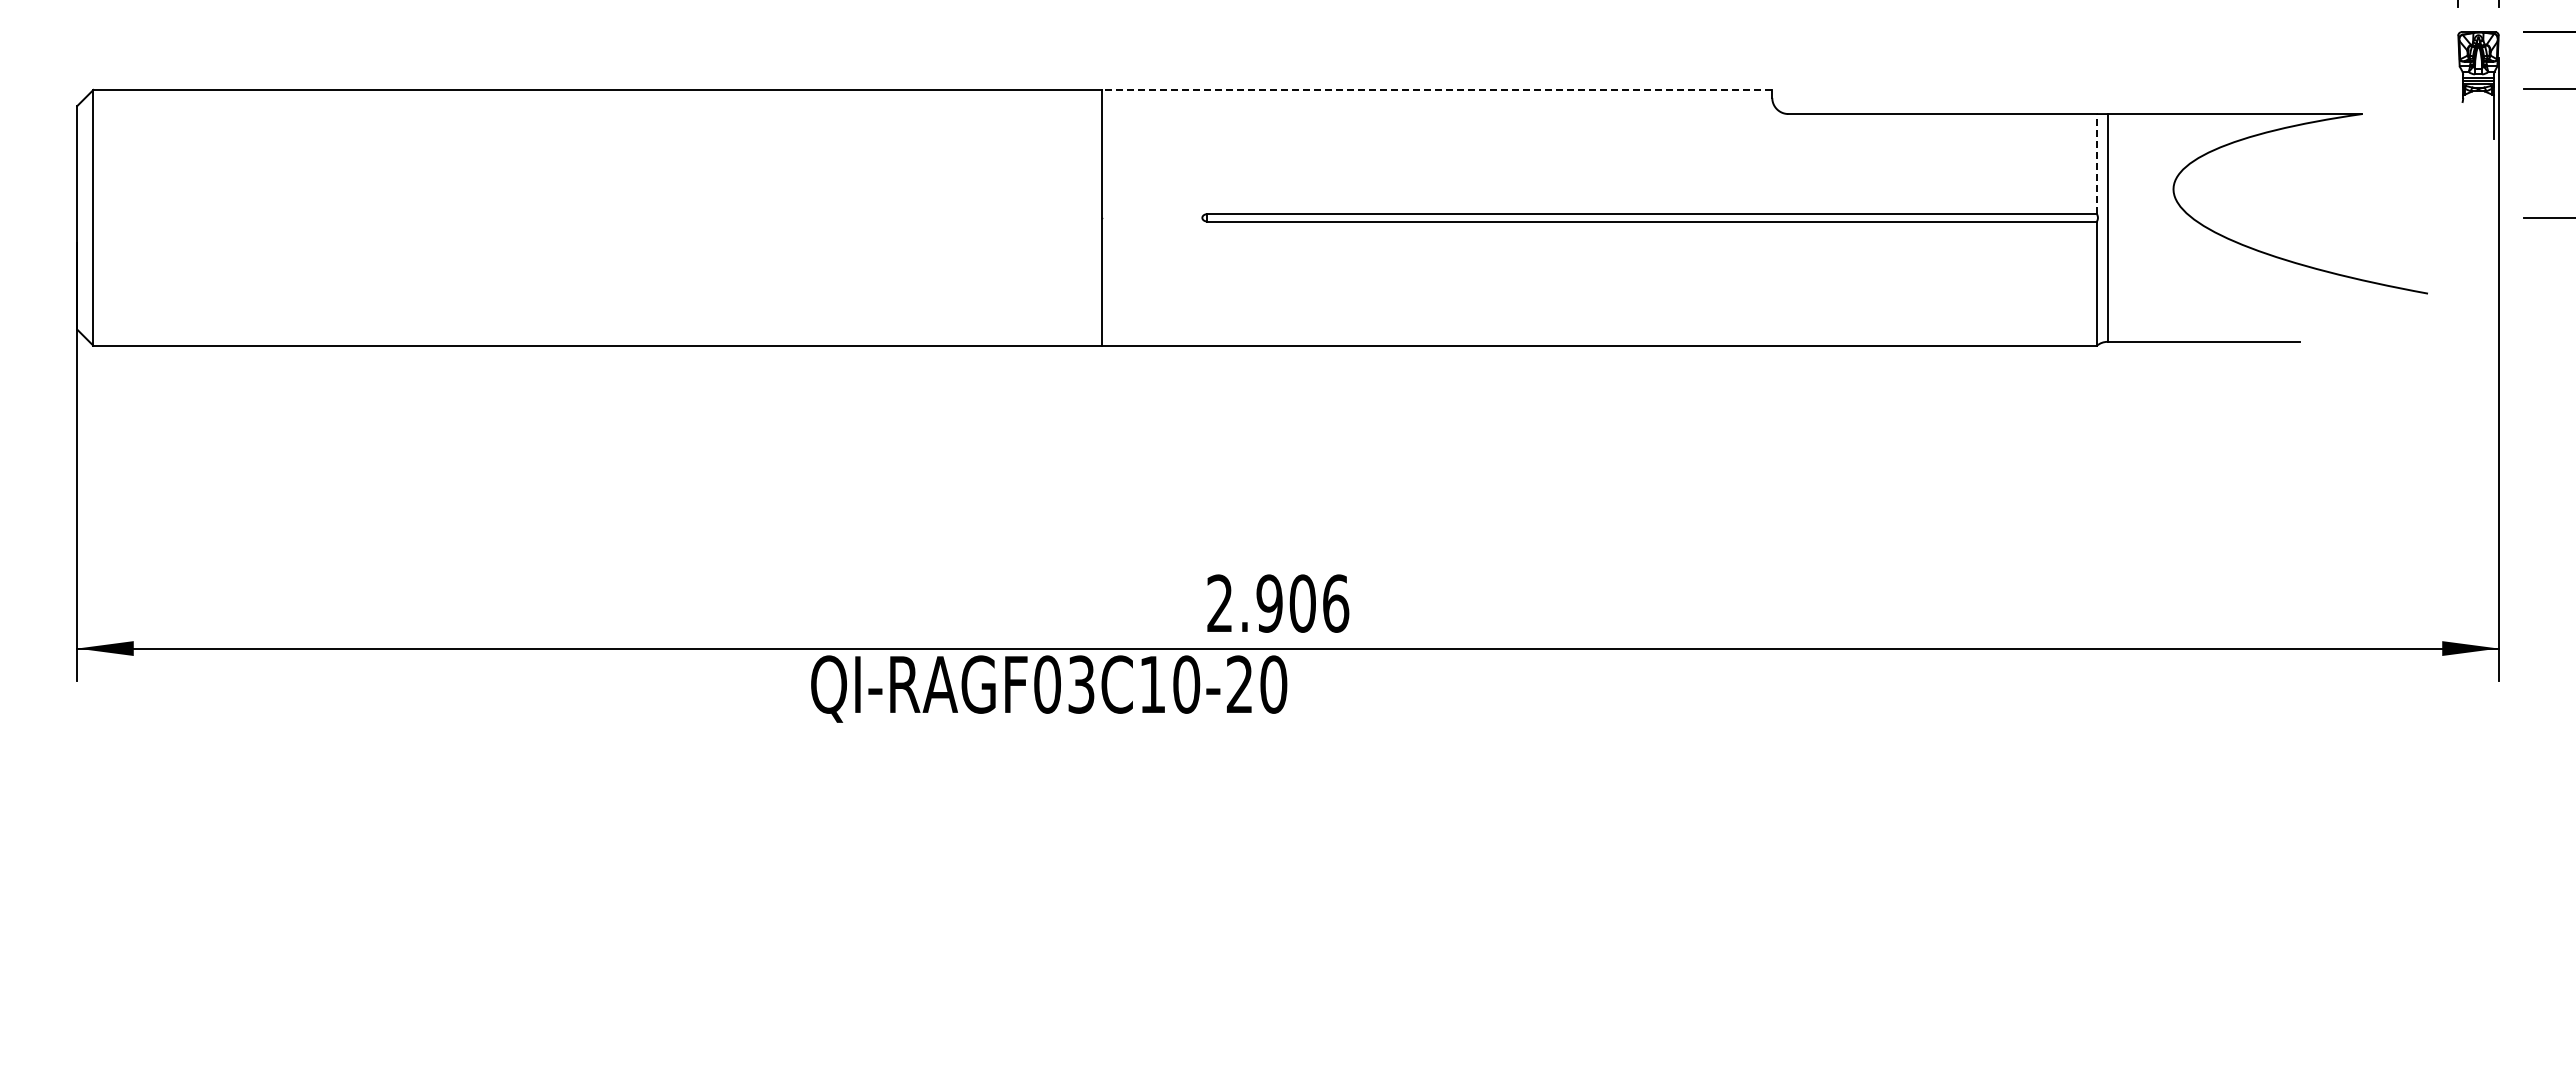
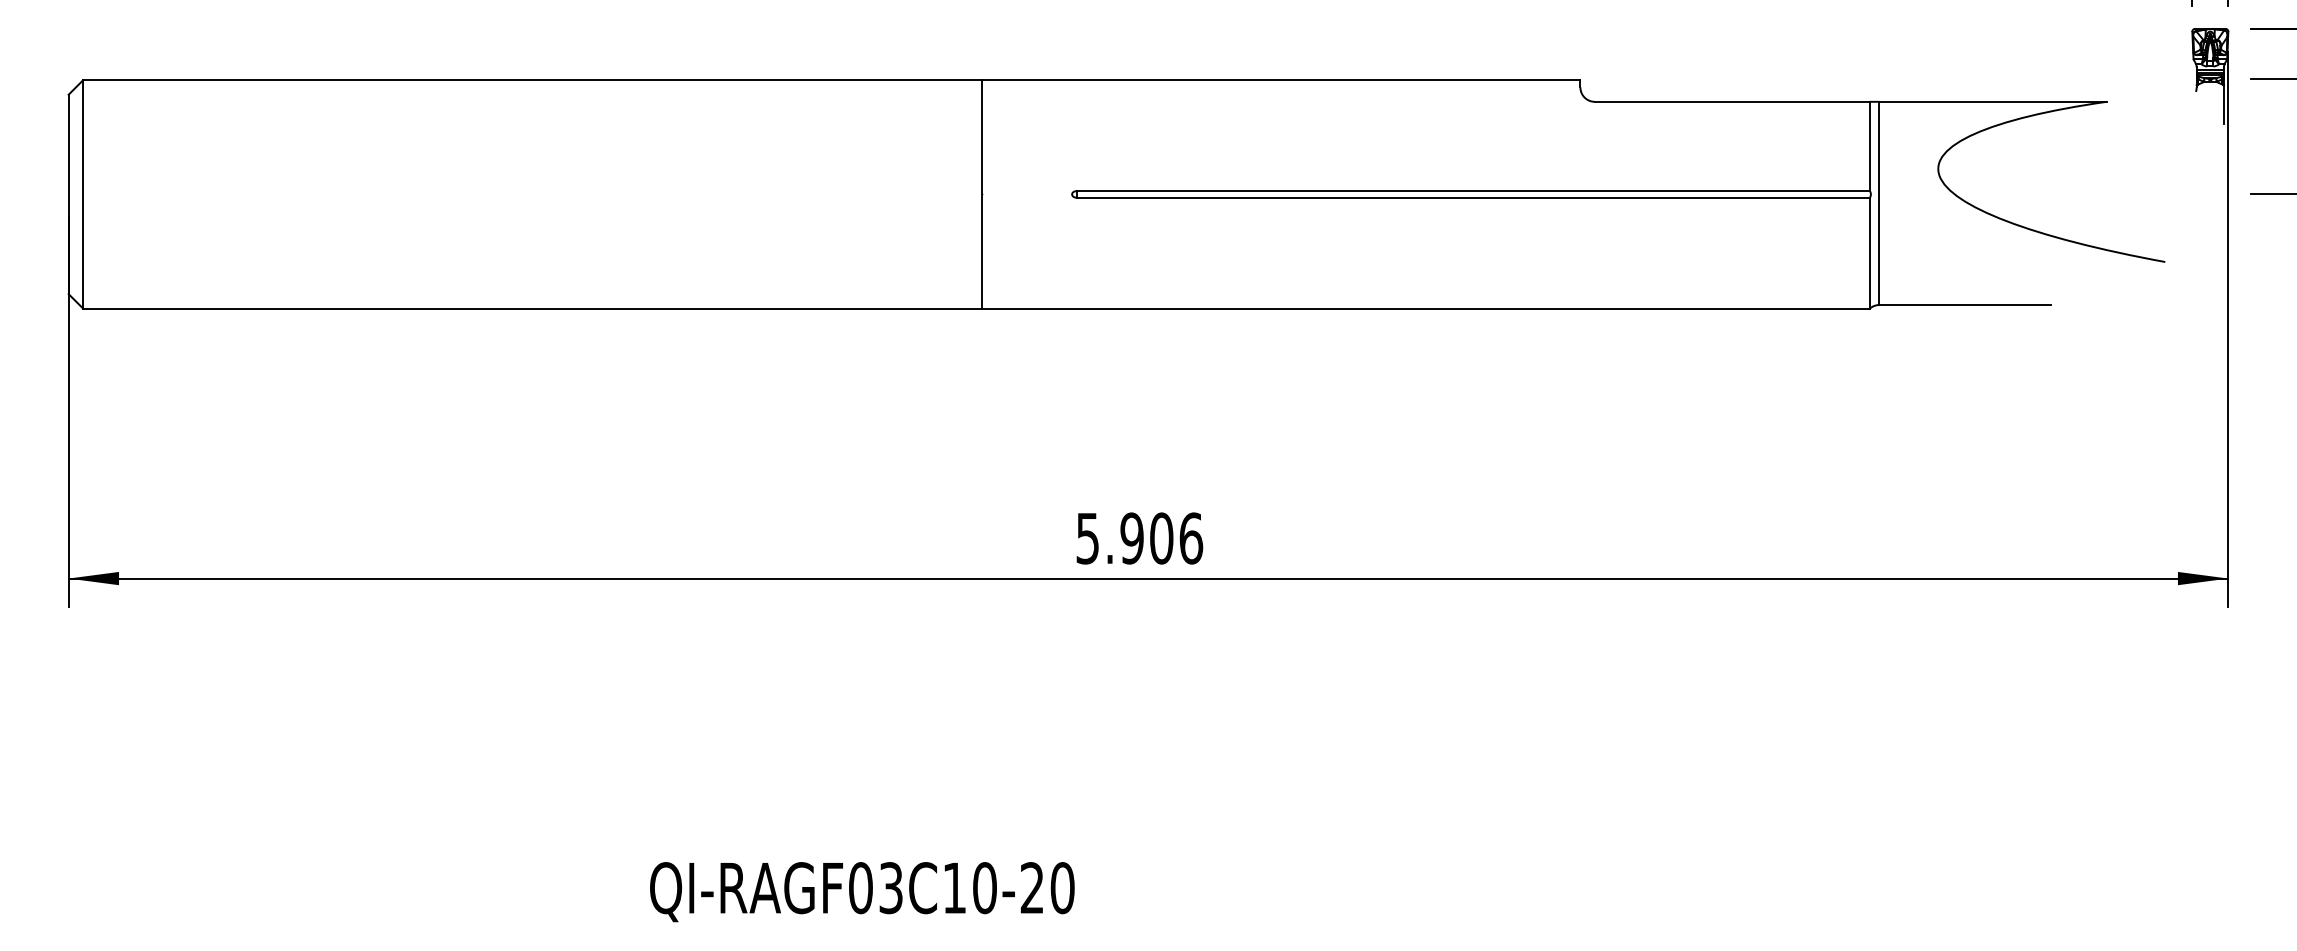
line: (1436, 89) -> (1280, 79), dashed -> solid
line: (2096, 163) -> (1869, 145), dashed -> solid
text: (1219, 603) -> (1087, 538), 2.906 -> 5.906
text: (1049, 688) -> (862, 891), moved

